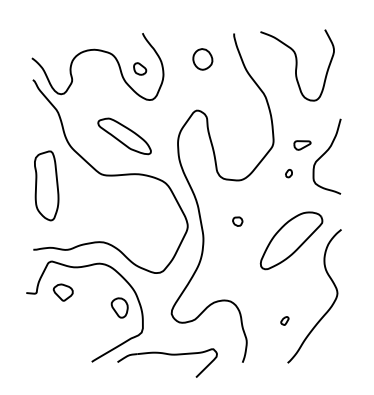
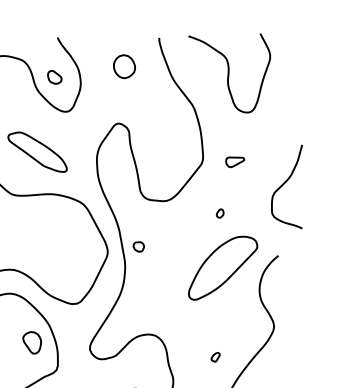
curve: (324, 154) -> (284, 184), moved
part: (288, 173) -> (219, 213), moved
part: (237, 221) -> (138, 246), moved

